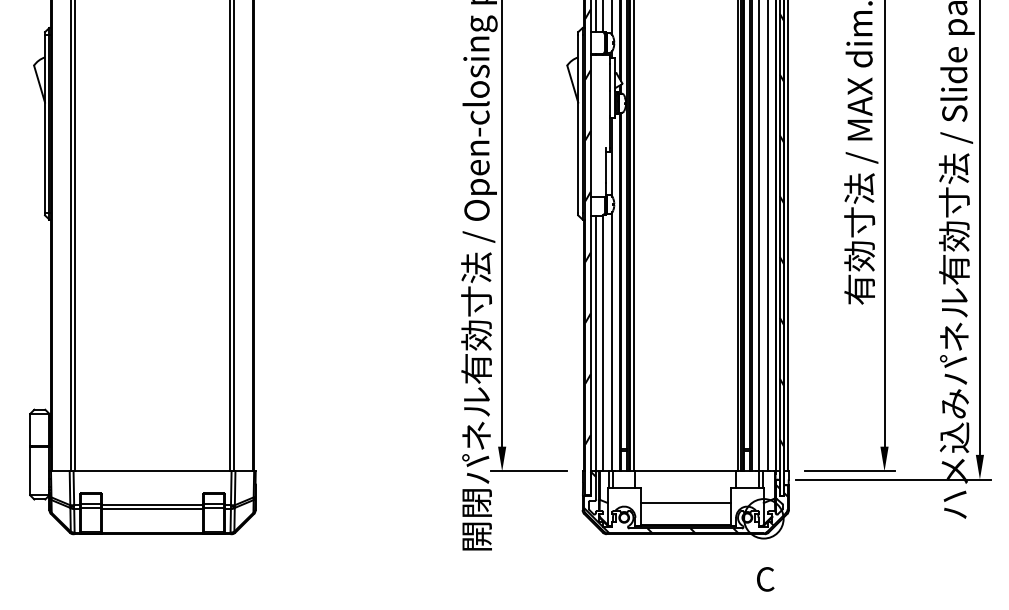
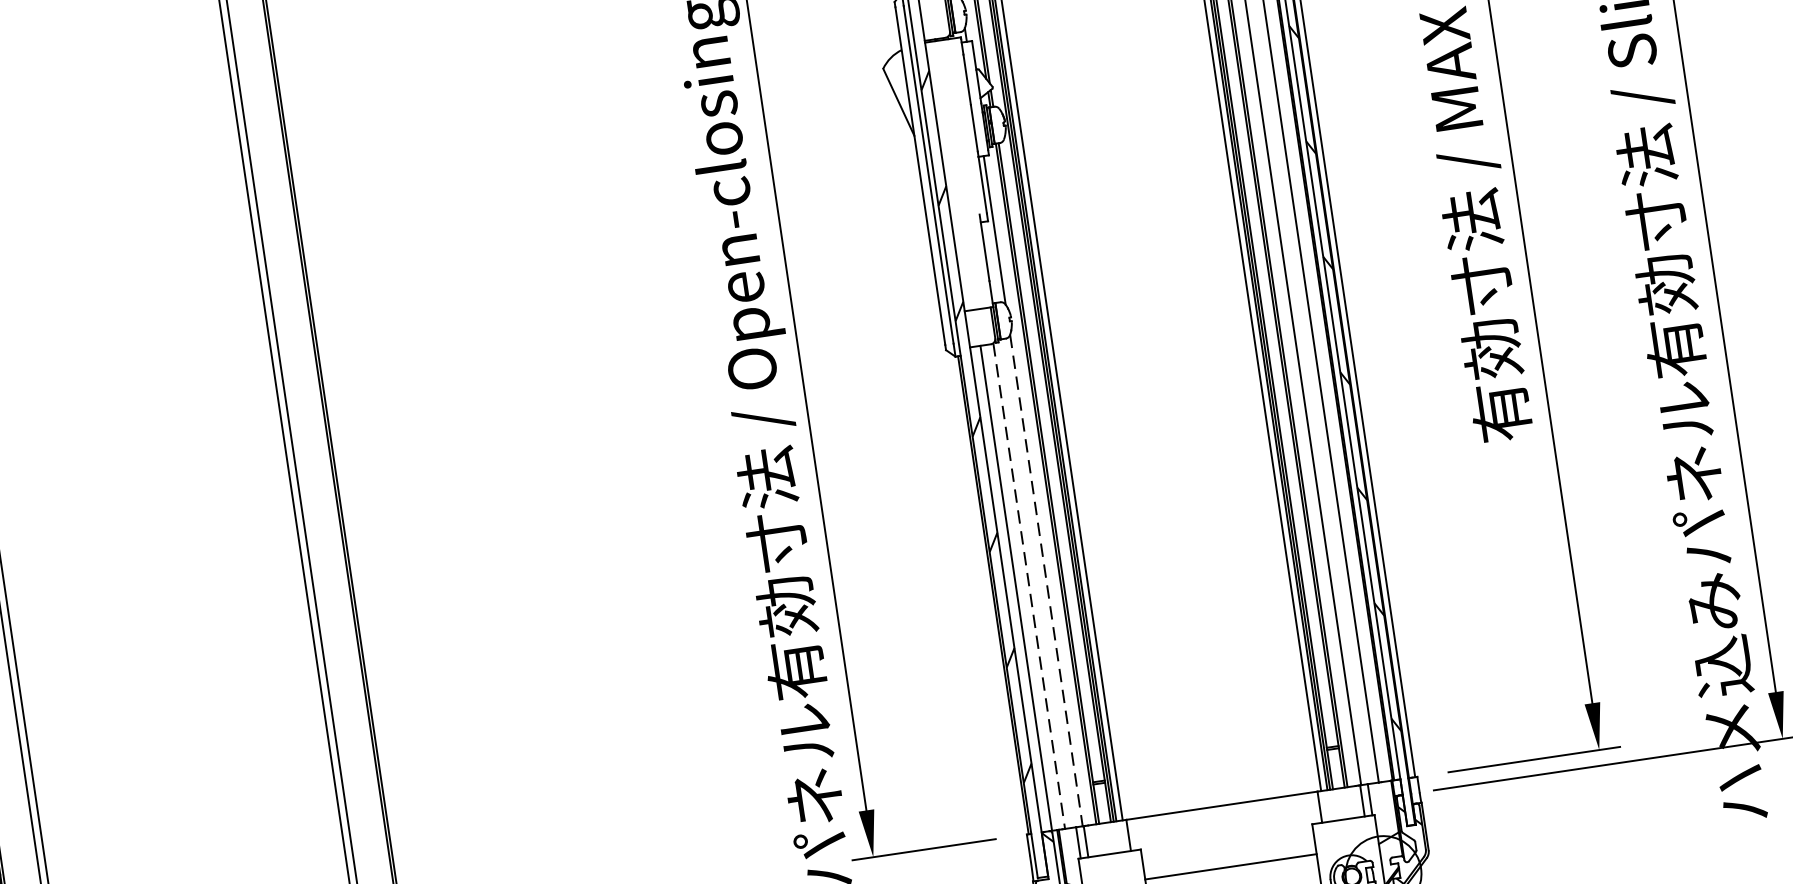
line: (612, 342) -> (1046, 581), solid -> dashed
line: (603, 343) -> (1029, 586), solid -> dashed

